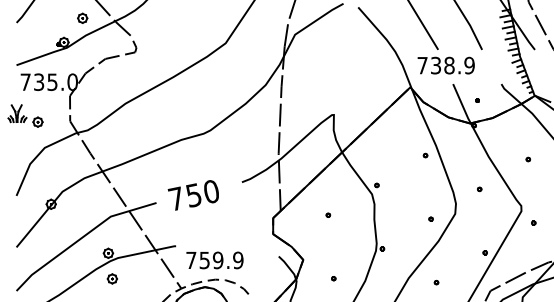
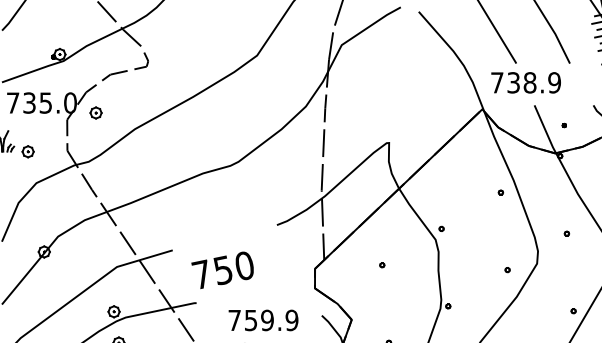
part: (82, 17) -> (95, 111), moved
text: (192, 195) -> (221, 270), moved
text: (214, 260) -> (262, 320), moved

